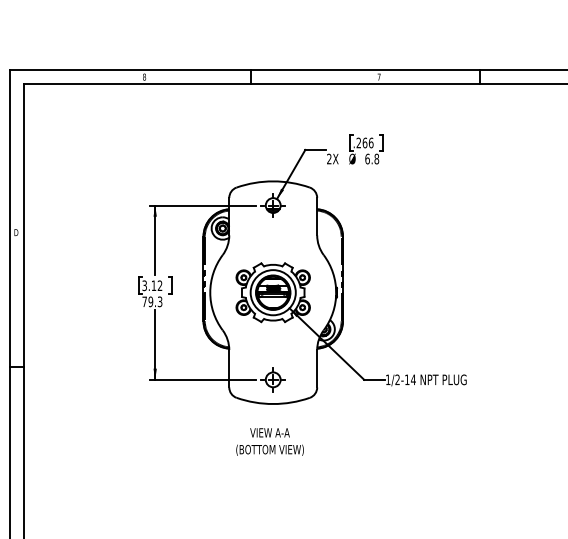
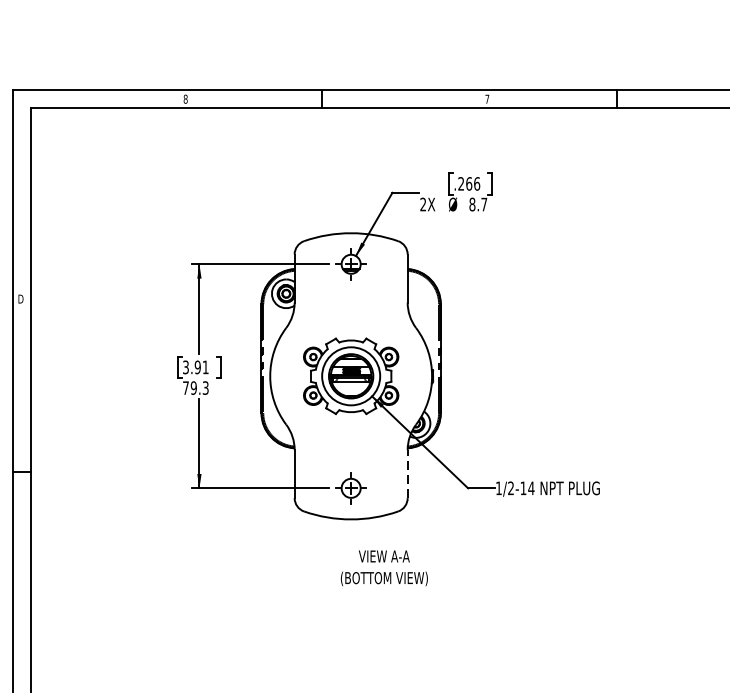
text: (372, 158) -> (478, 203), 6.8 -> 8.7
text: (156, 285) -> (201, 367), 3.12 -> 3.91
line: (317, 368) -> (408, 473), solid -> dashed
text: (269, 441) -> (383, 567), moved

